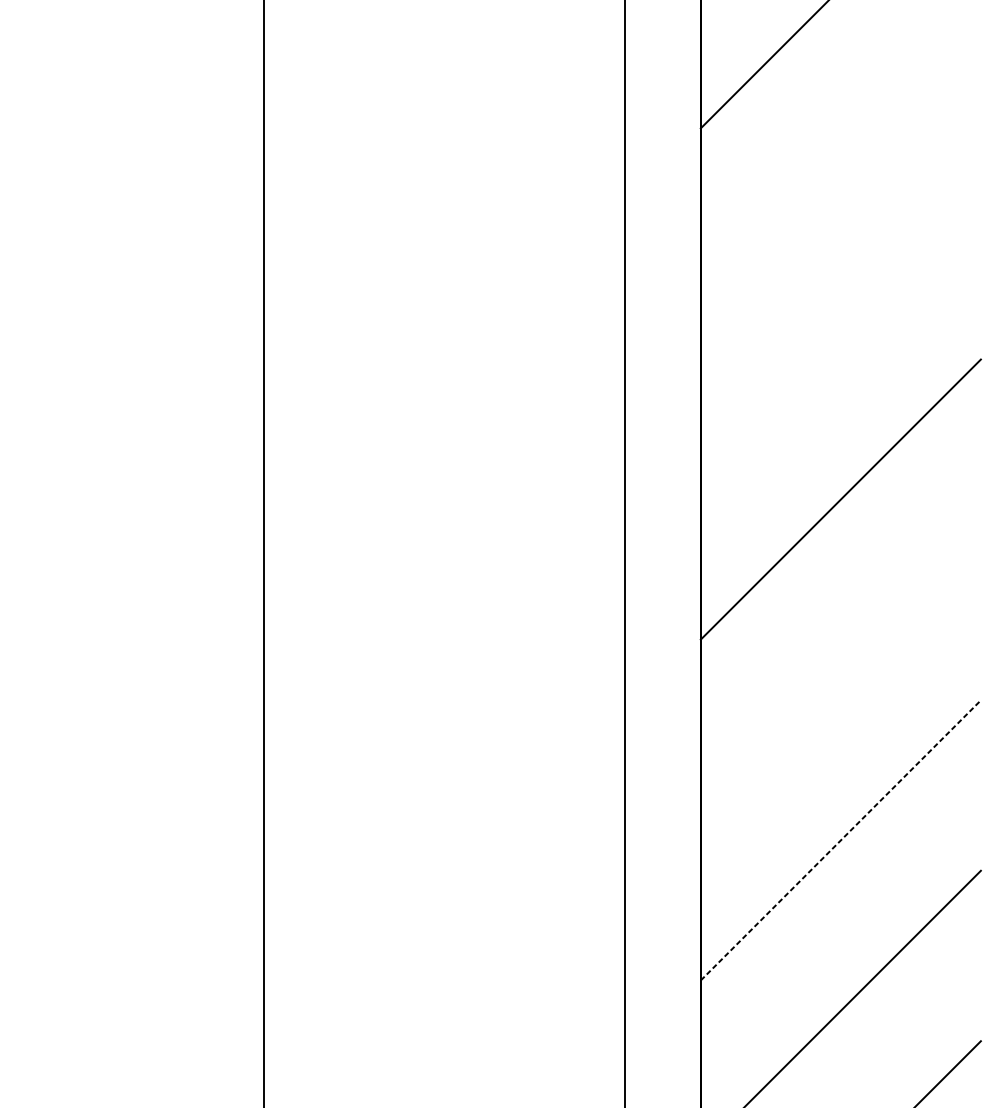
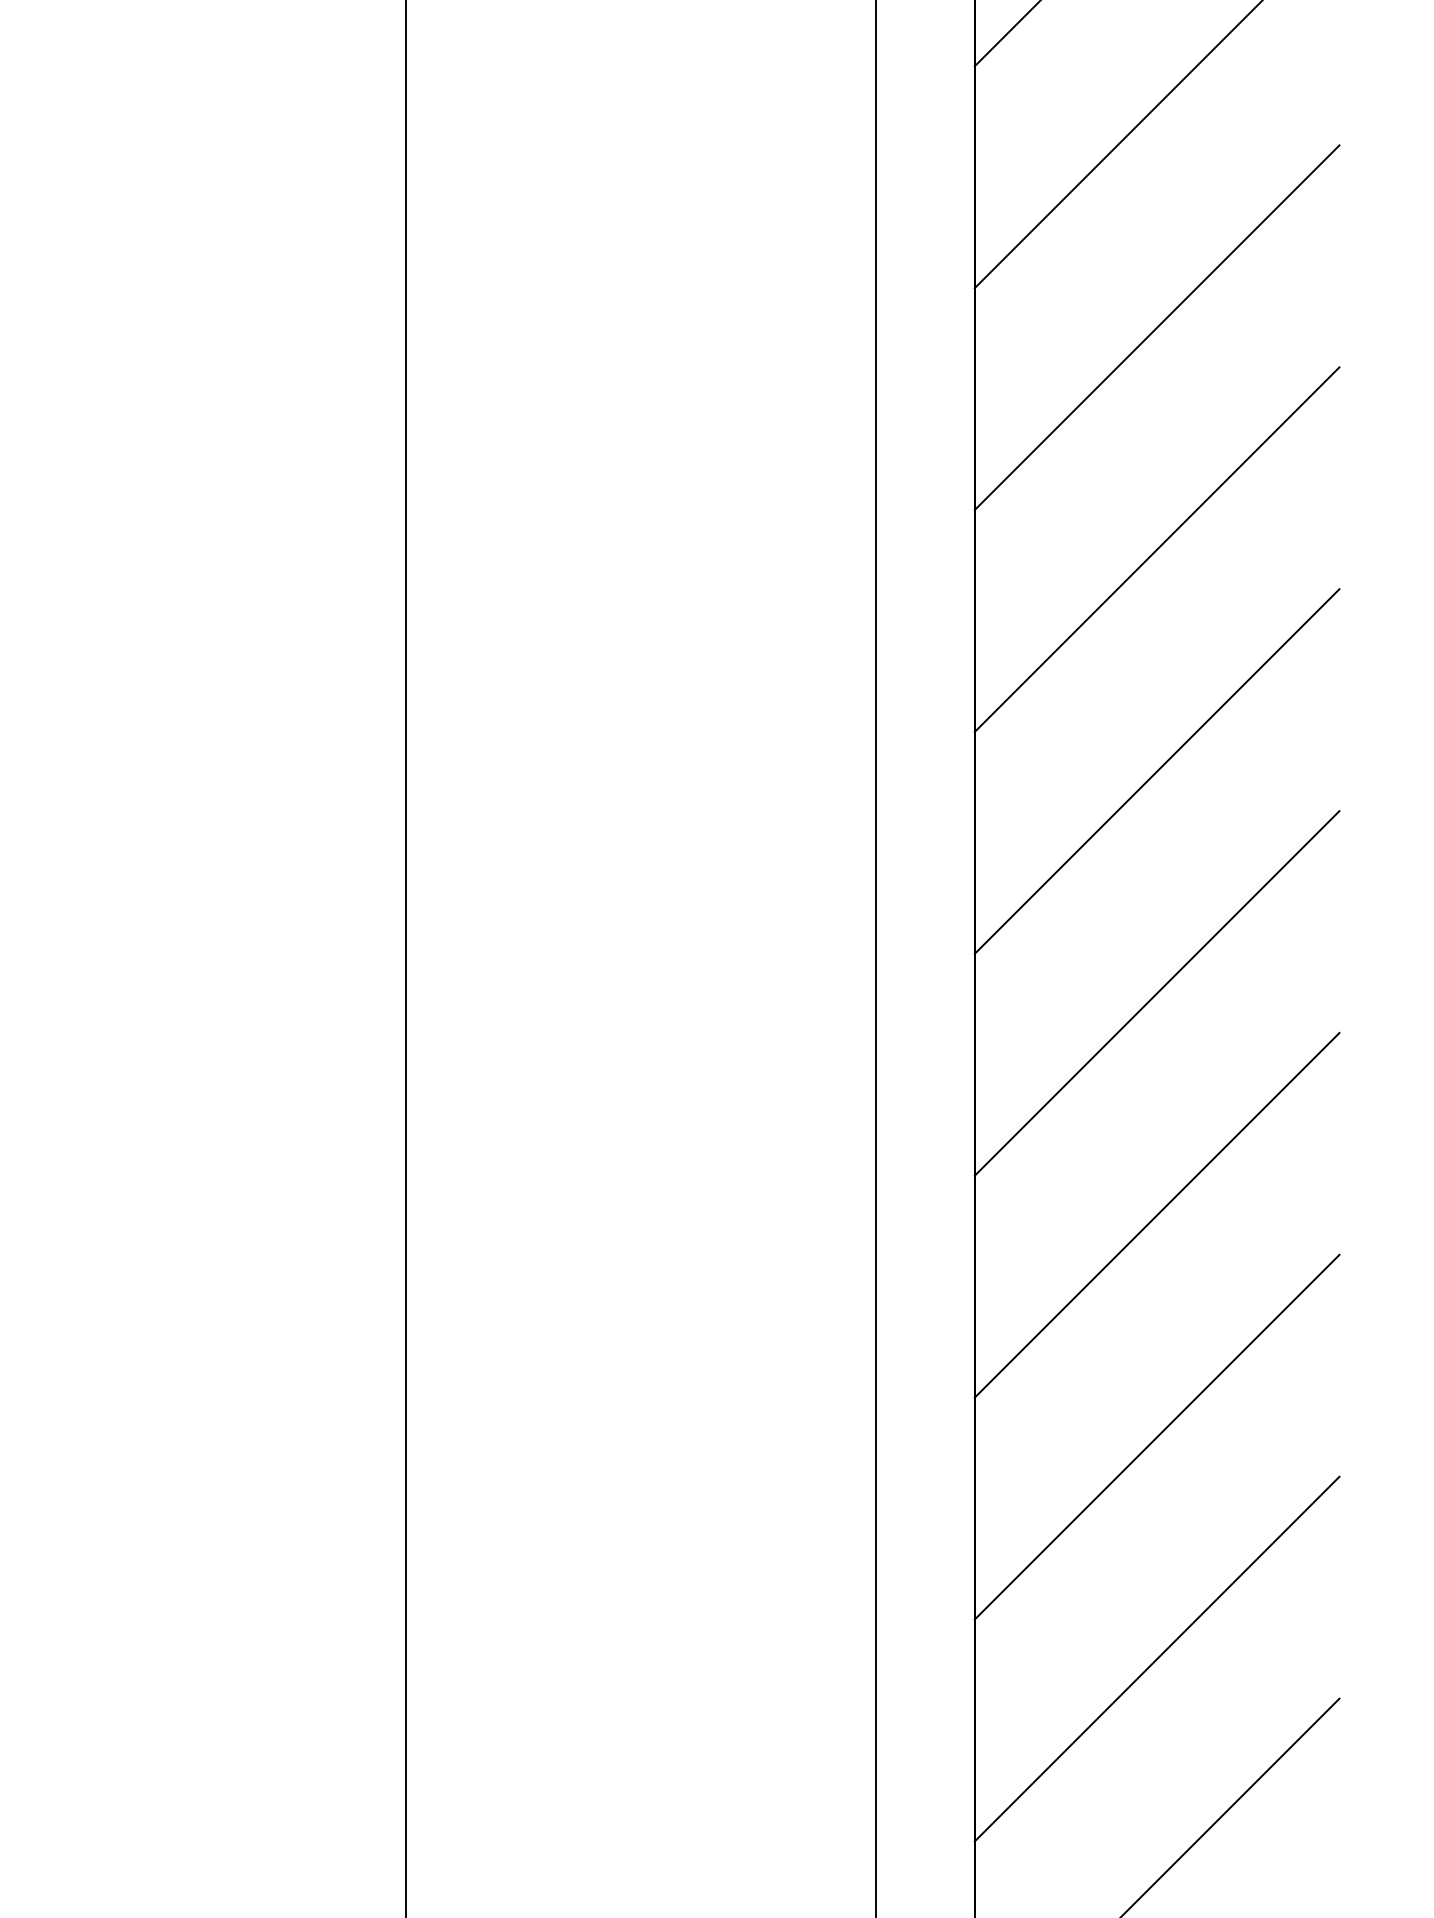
line: (840, 158) -> (1156, 327), added
line: (840, 329) -> (1156, 549), added
line: (840, 670) -> (1156, 993), added
line: (841, 840) -> (1157, 1215), dashed -> solid

